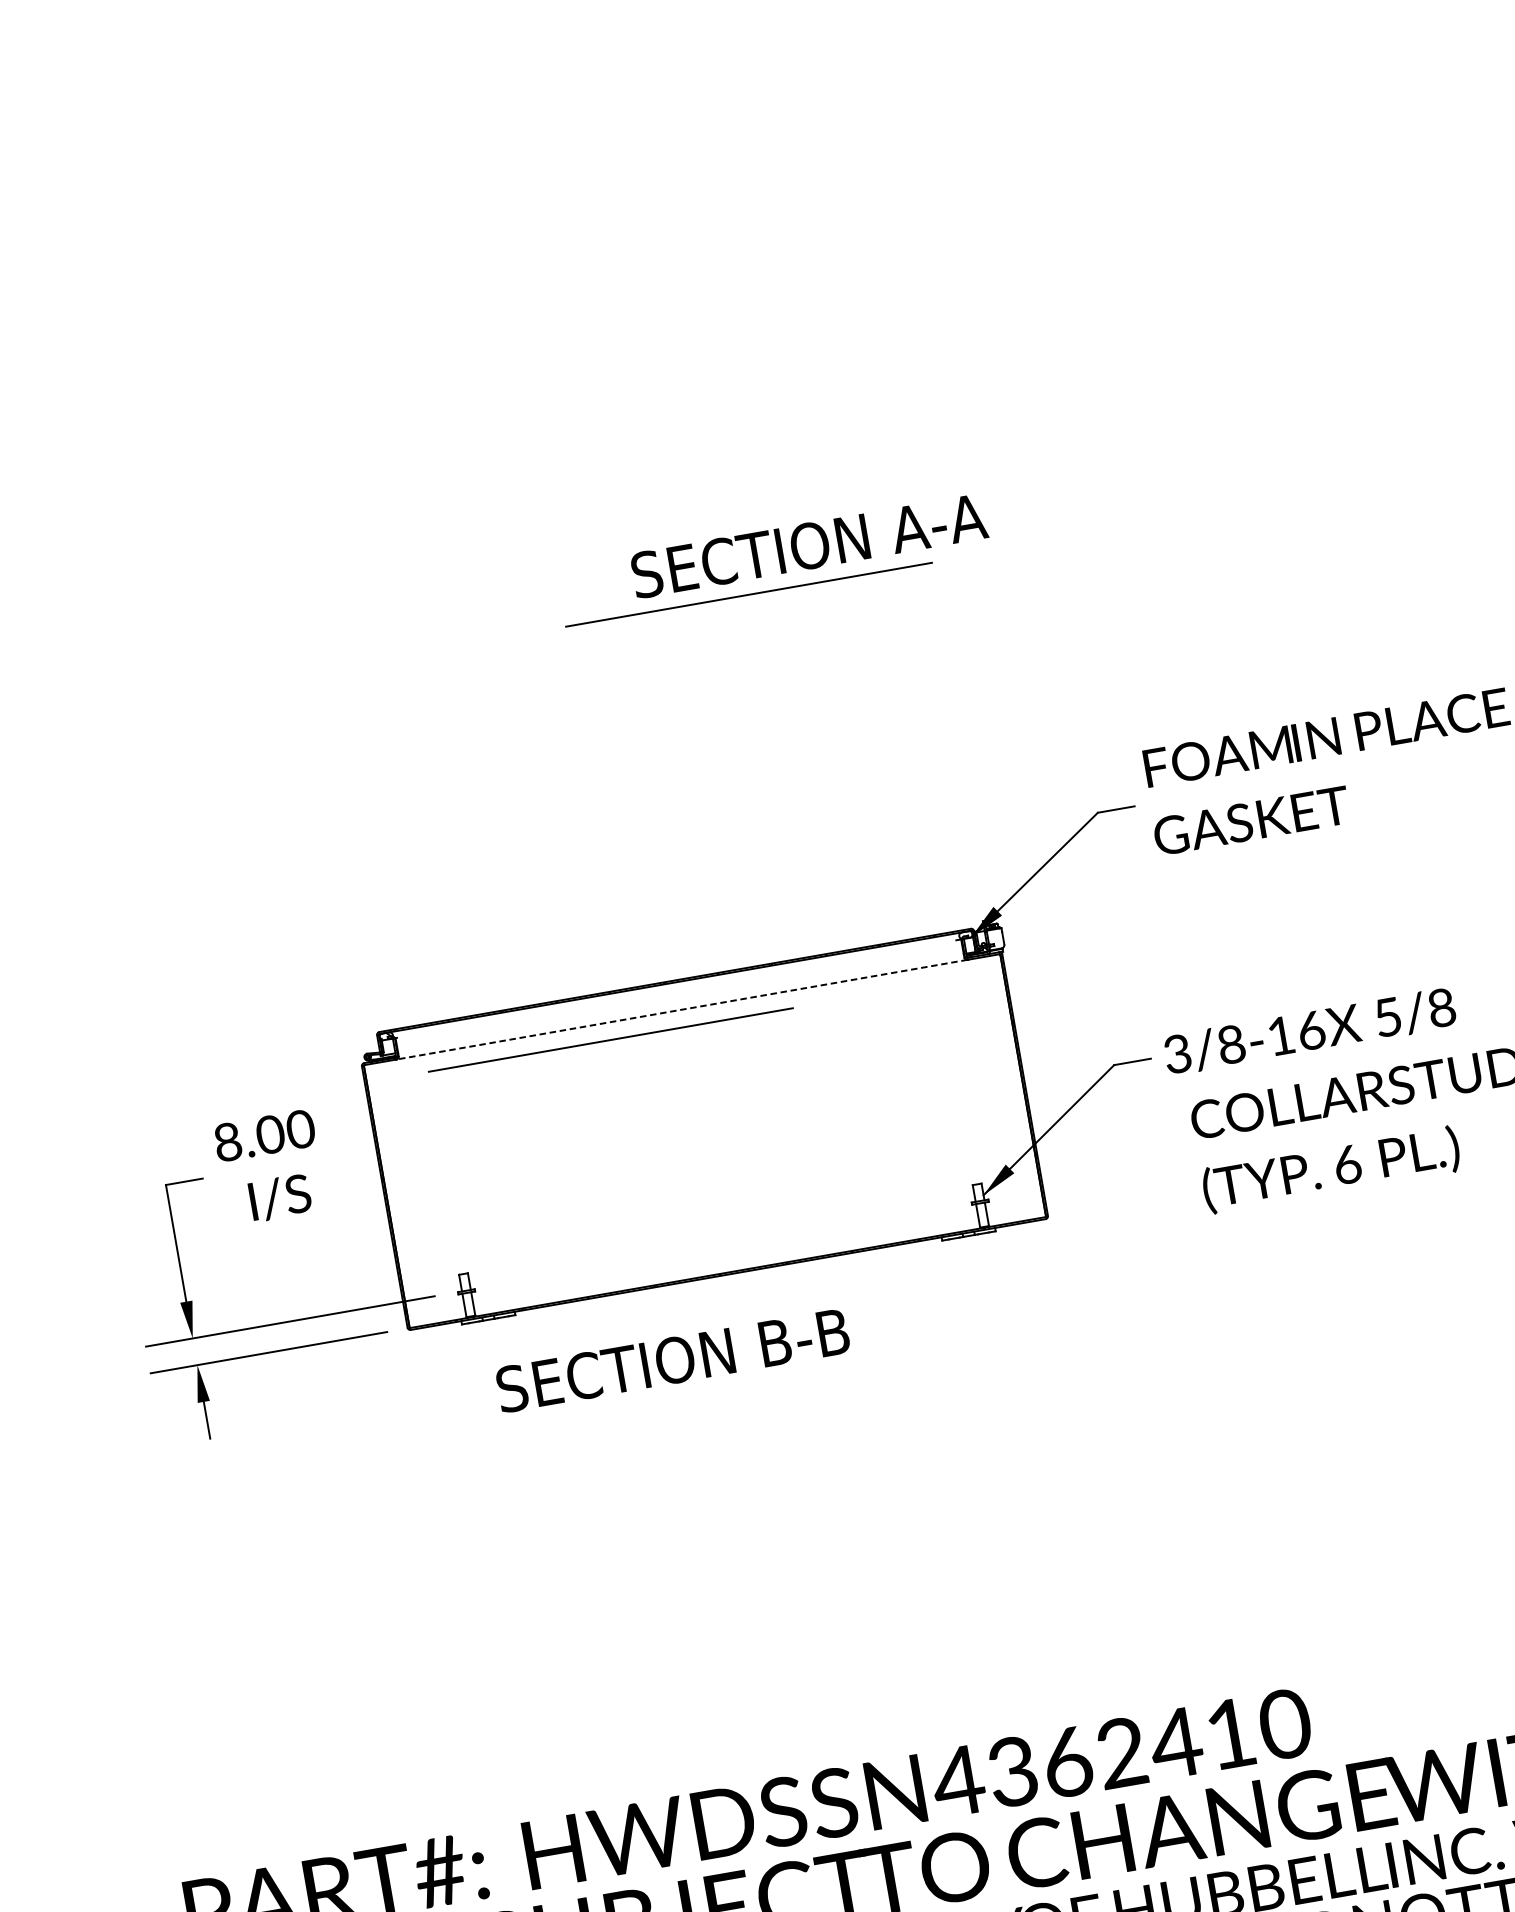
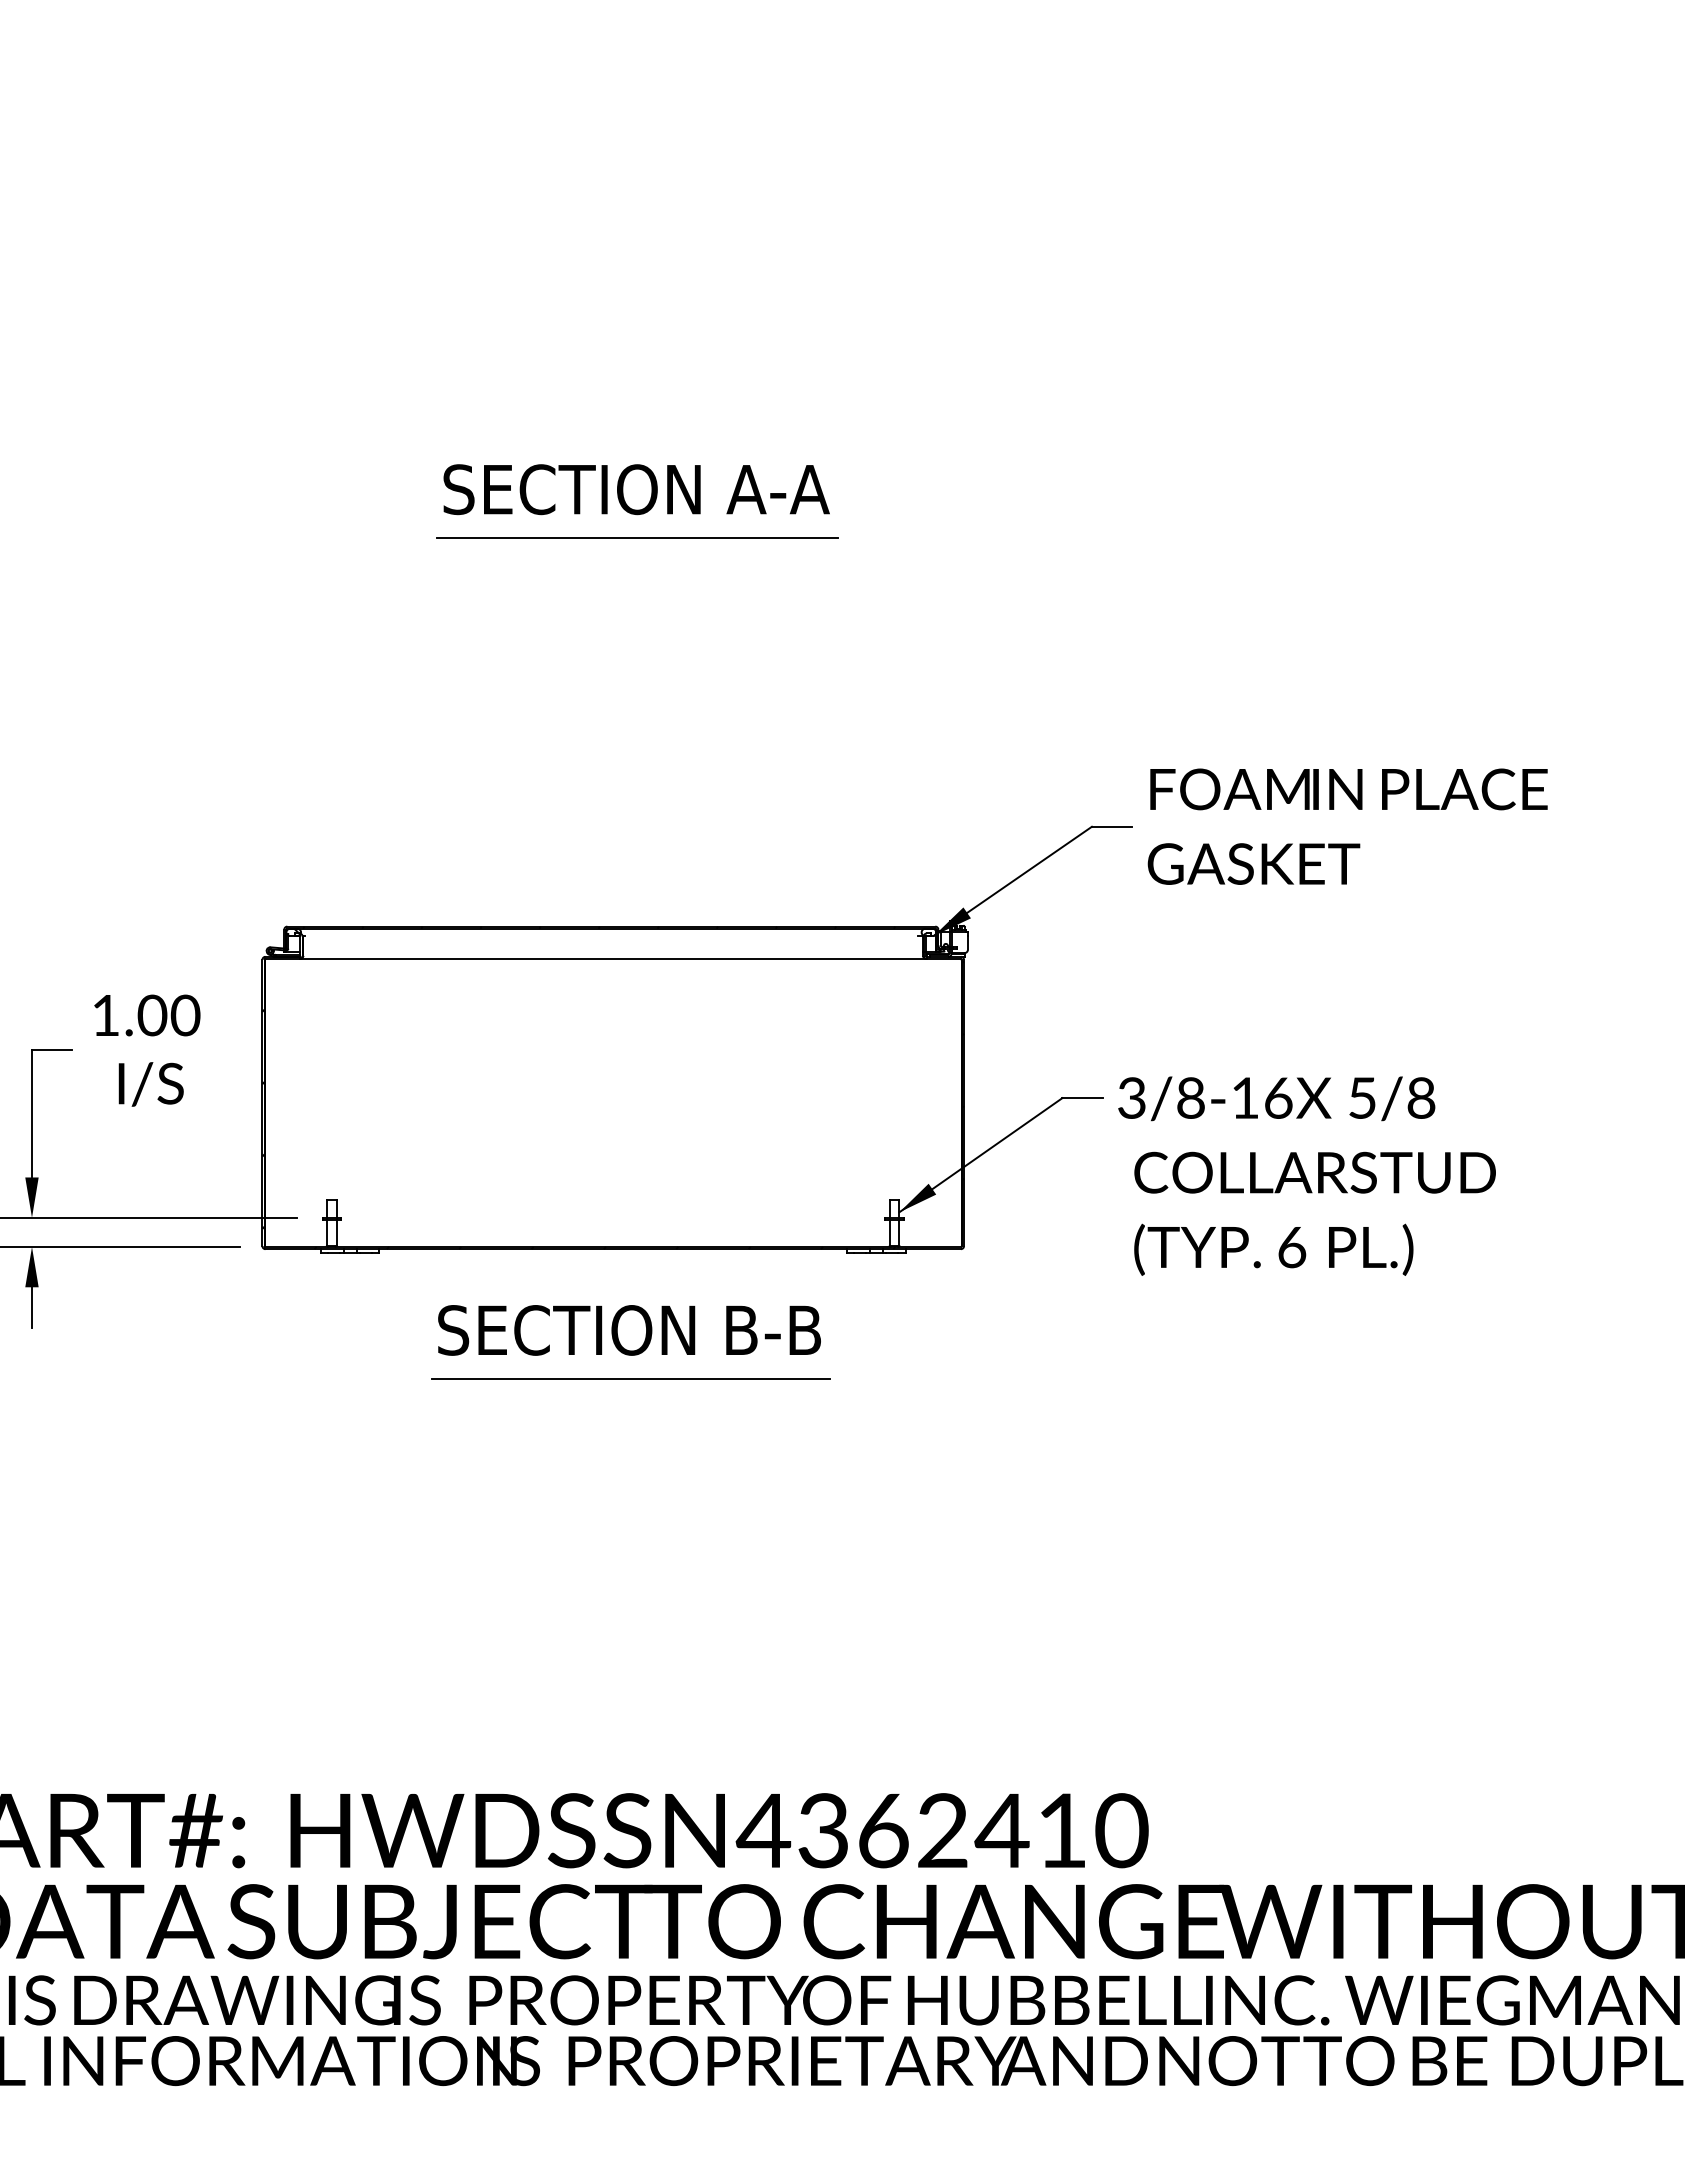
text: (809, 545) -> (636, 489), moved
line: (748, 594) -> (637, 537), moved
line: (682, 1009) -> (613, 958), dashed -> solid
line: (610, 1039) -> (630, 1378), moved
text: (227, 1142) -> (105, 1015), 8.00 -> 1.00
text: (673, 1360) -> (629, 1330), moved

